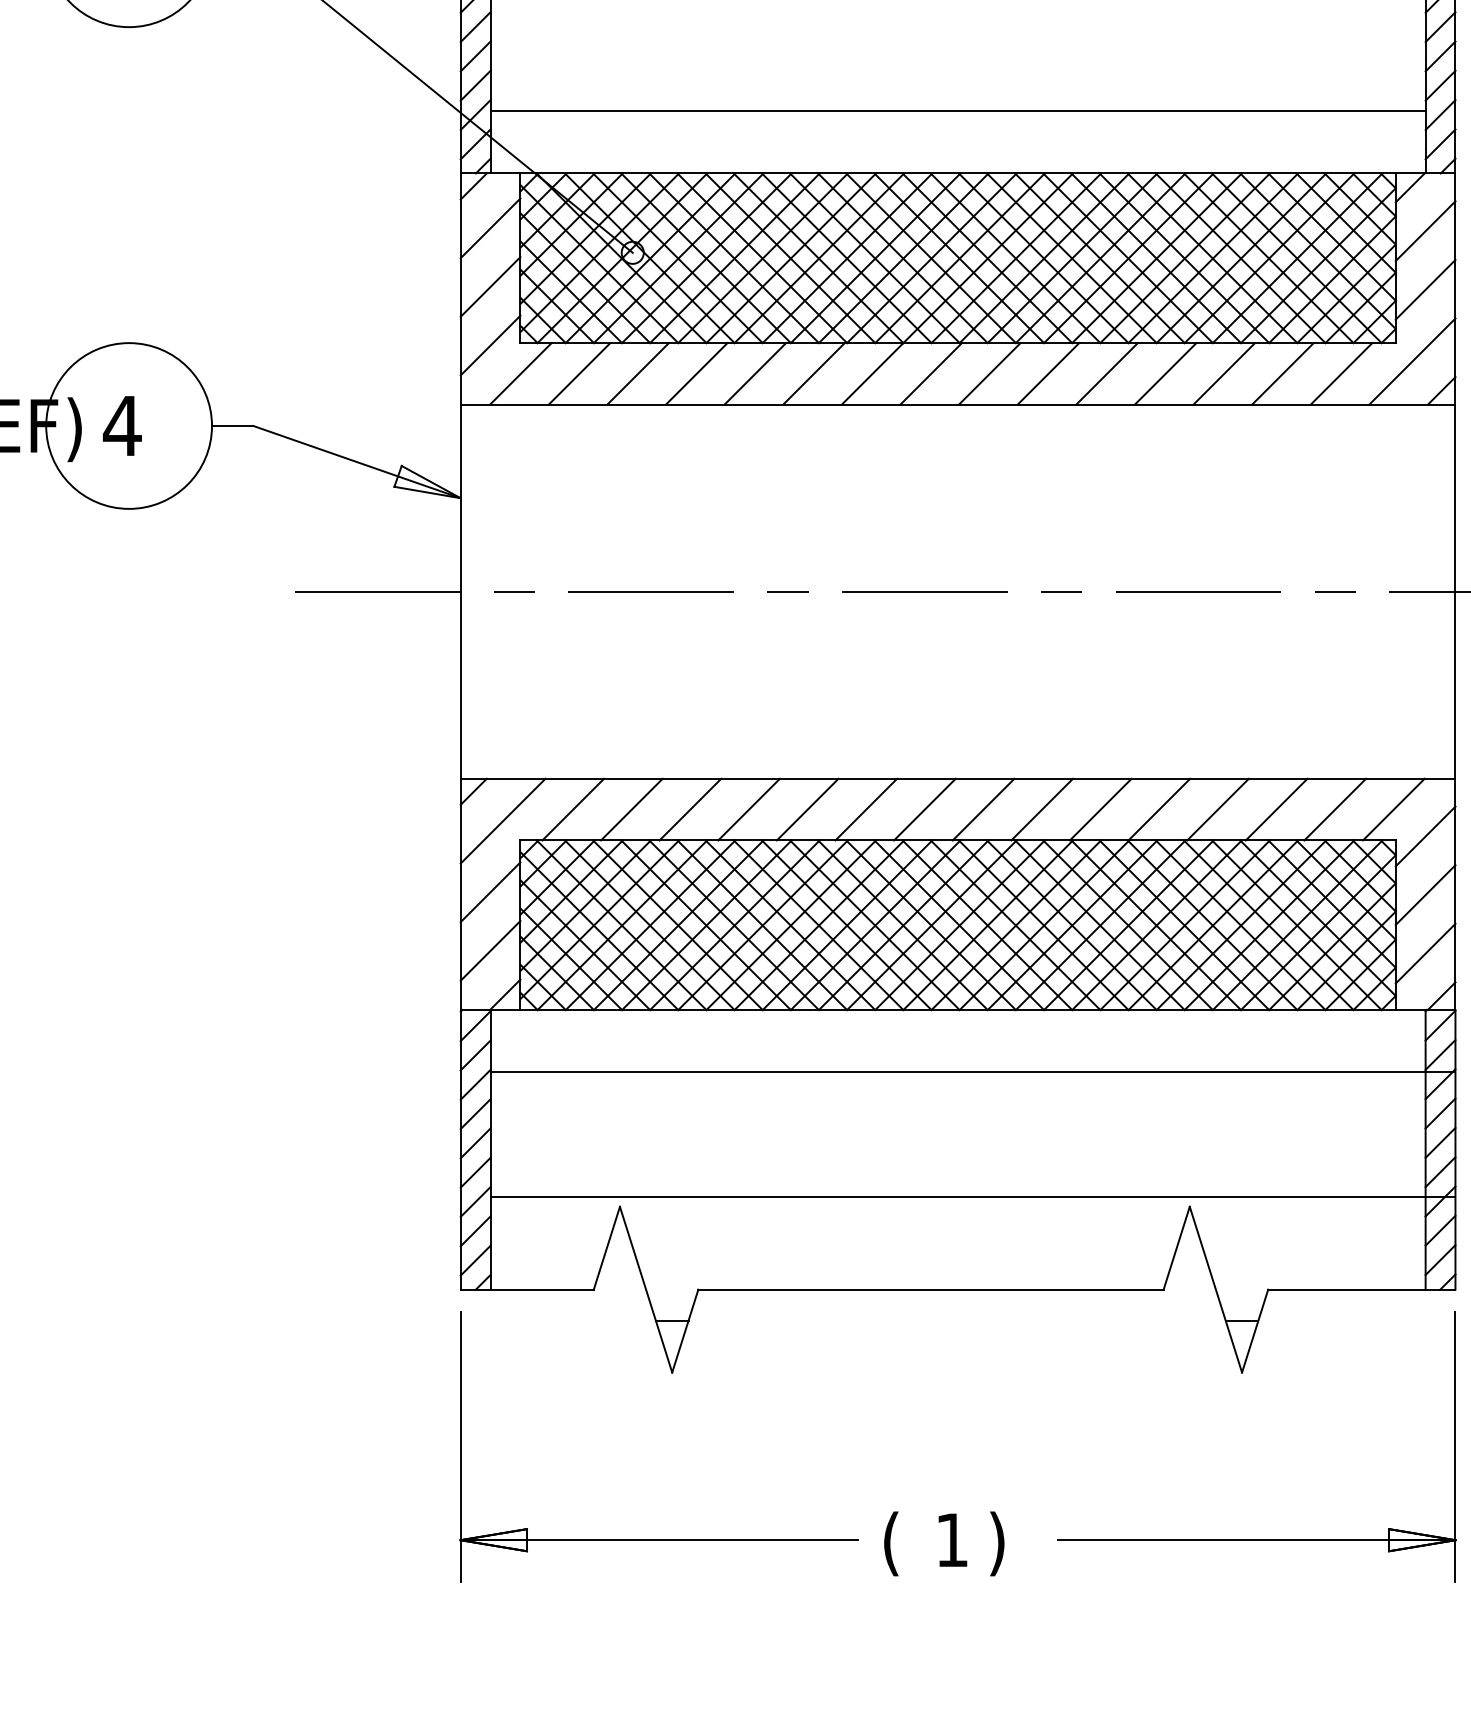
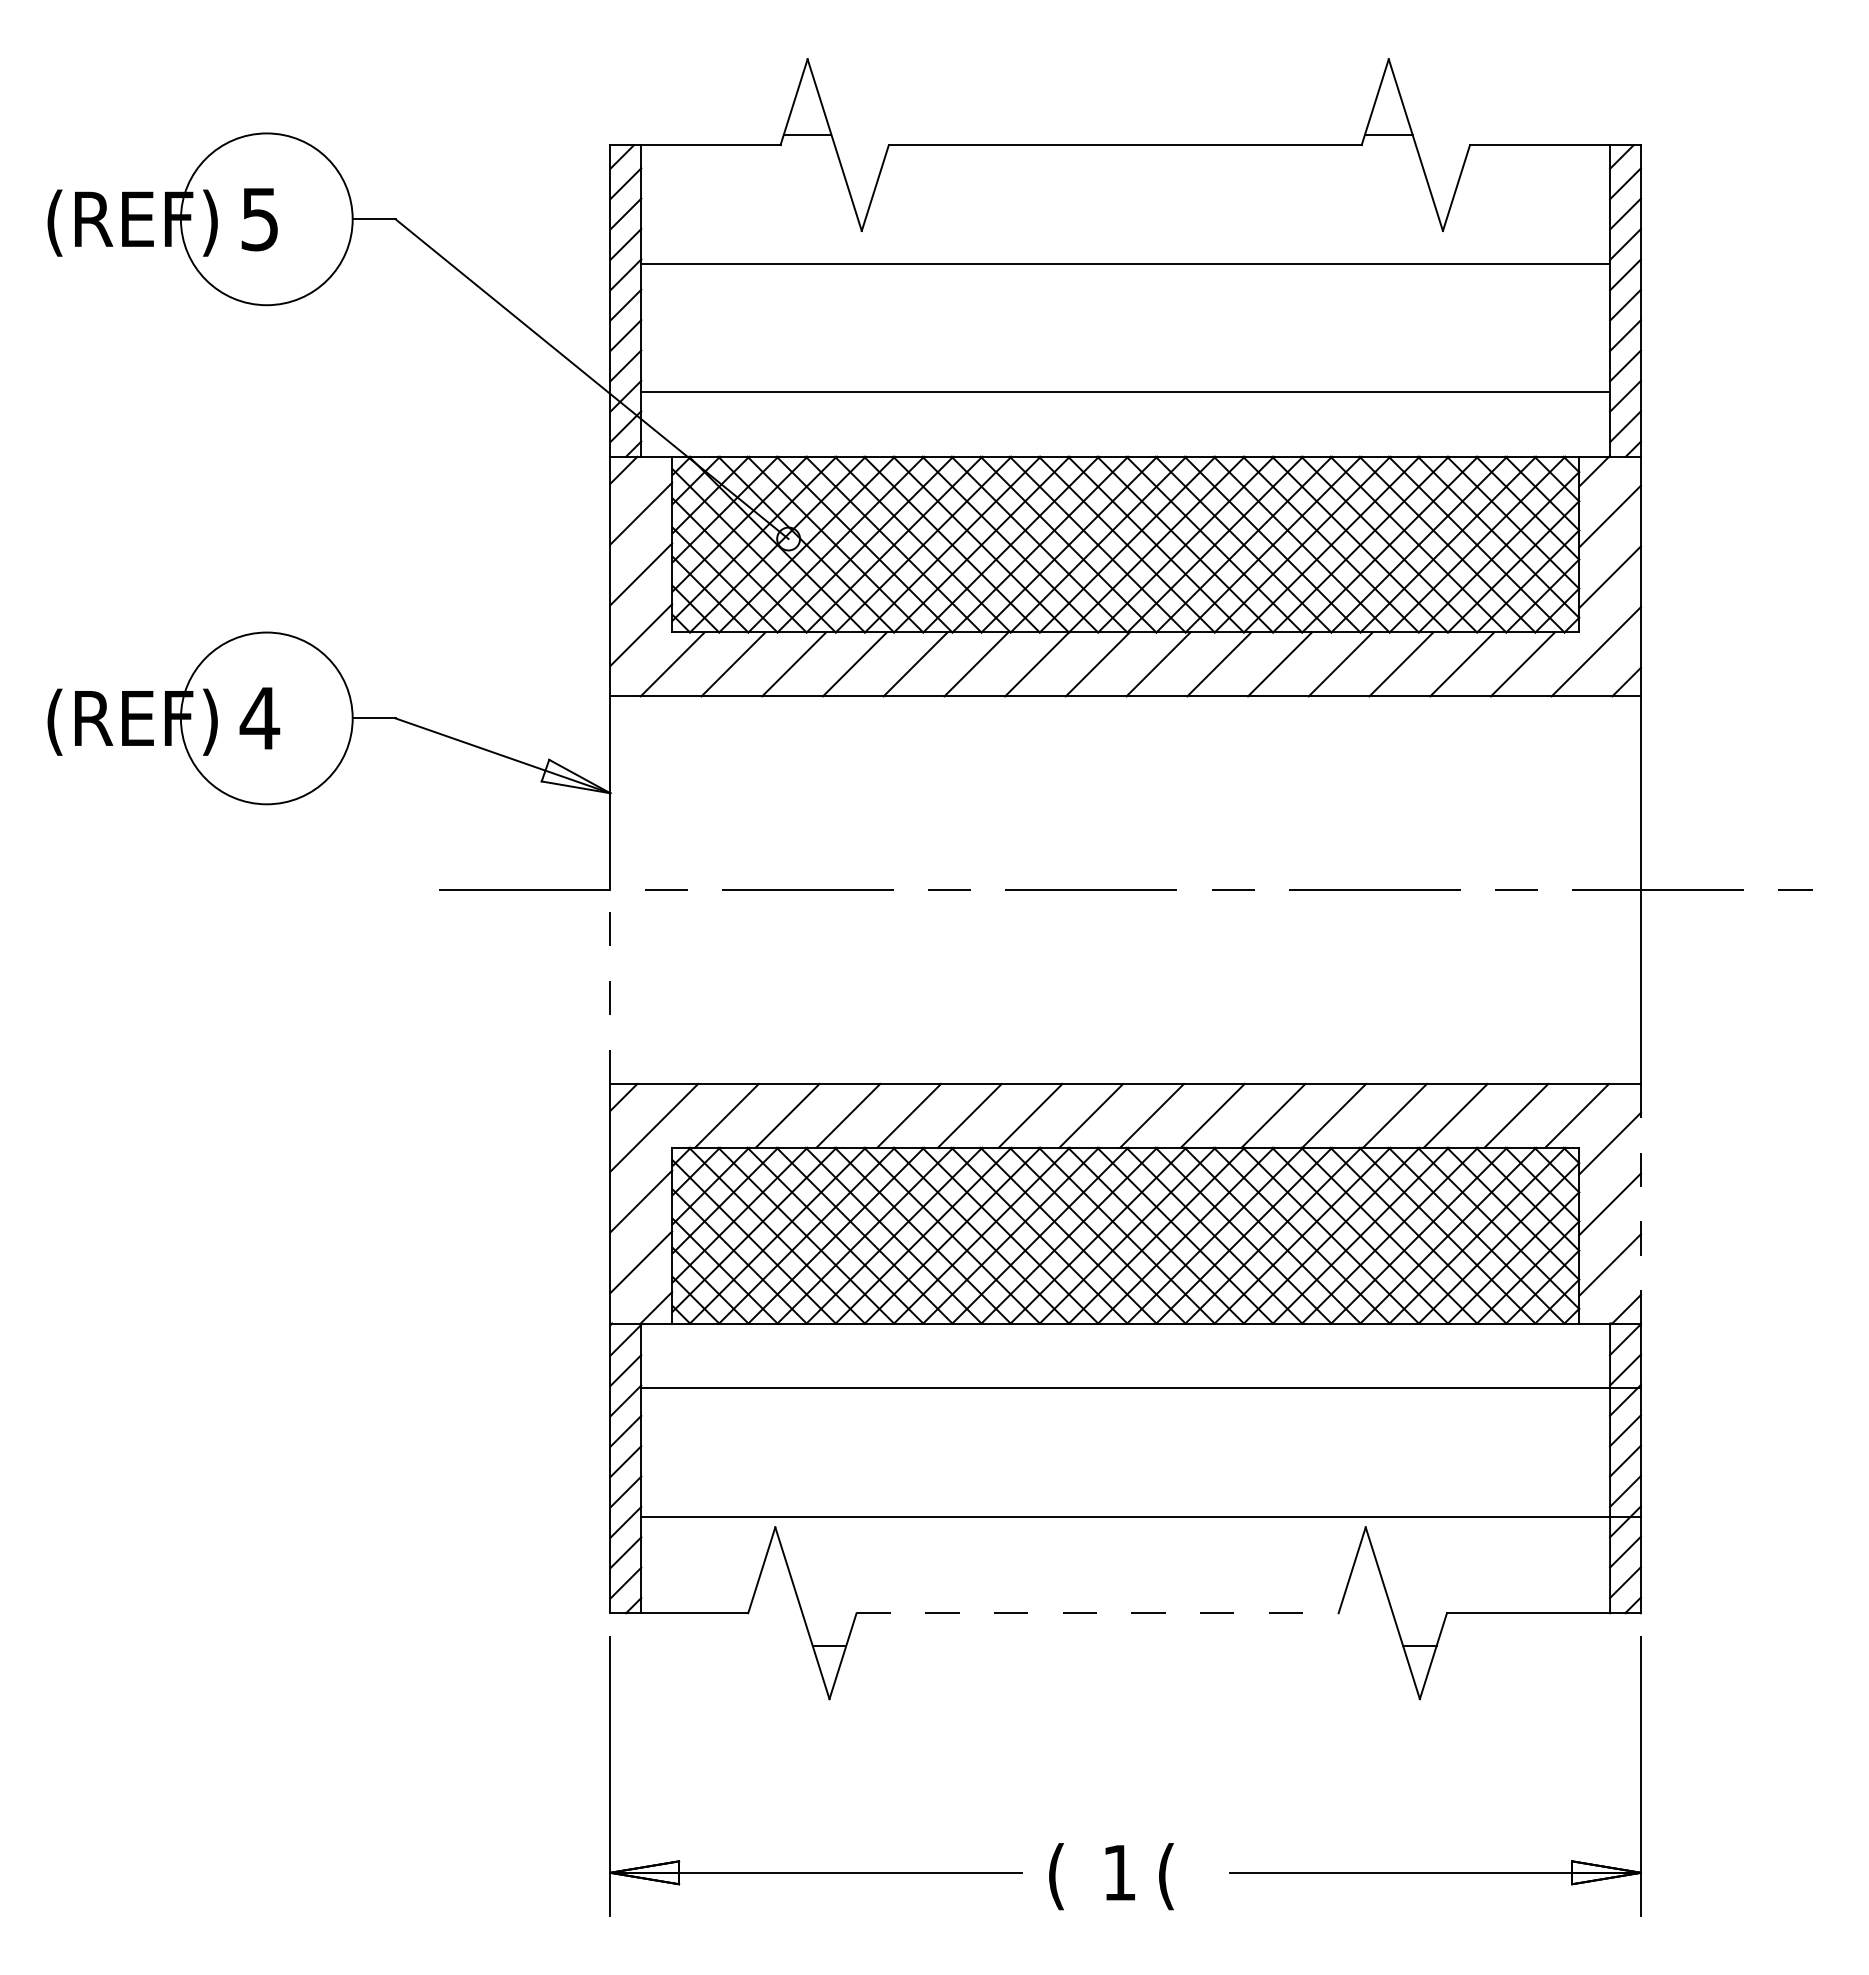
line: (460, 685) -> (610, 987), solid -> dashed
line: (1454, 894) -> (1640, 1203), solid -> dashed
line: (931, 1289) -> (1098, 1613), solid -> dashed
text: (996, 1543) -> (1165, 1876), ) -> (

